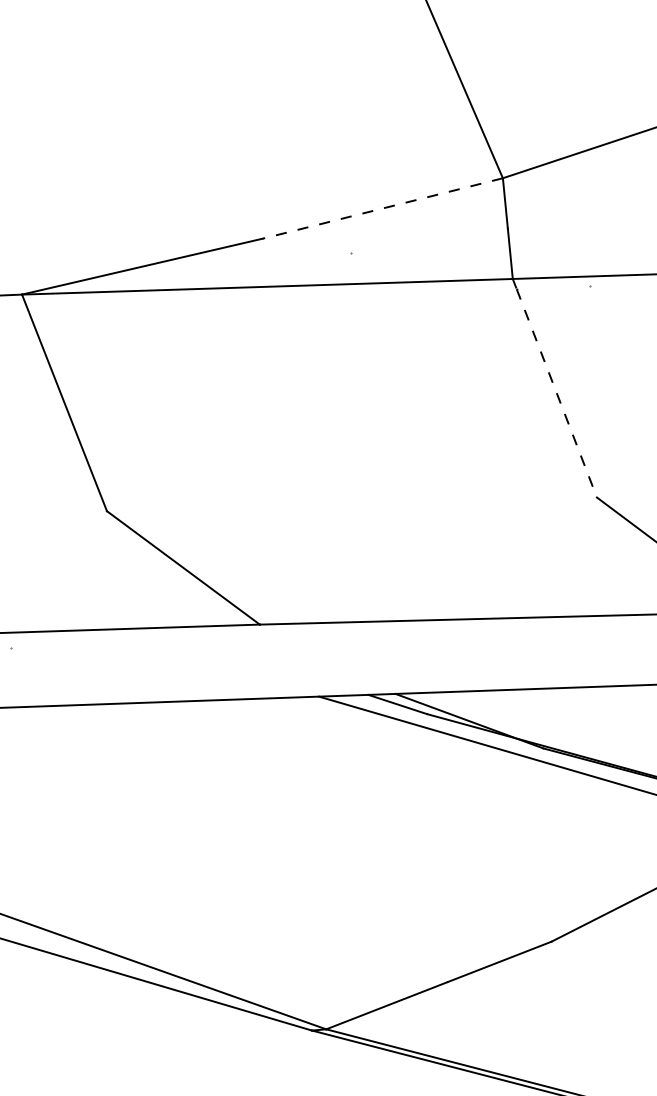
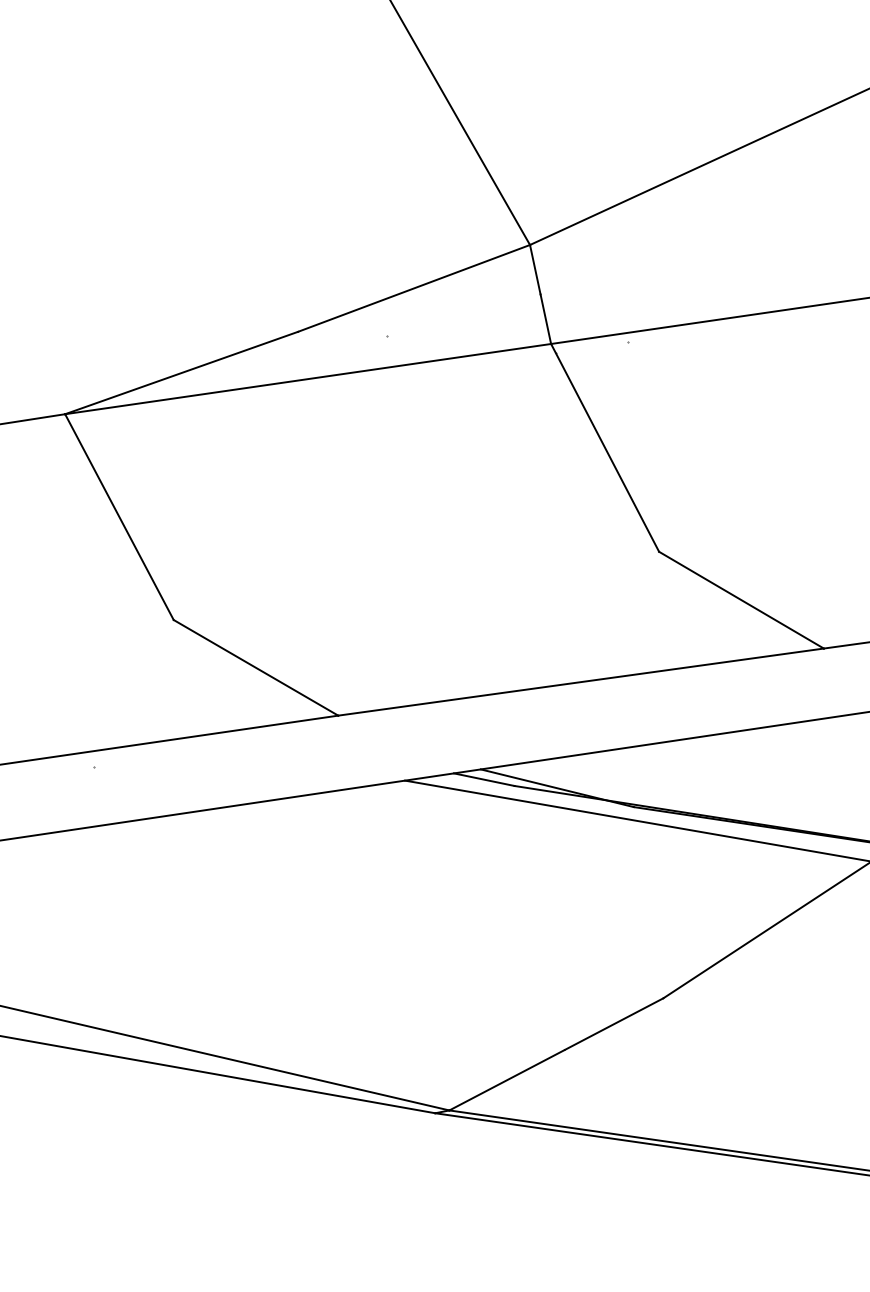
line: (383, 208) -> (414, 288), dashed -> solid
line: (556, 393) -> (607, 452), dashed -> solid

